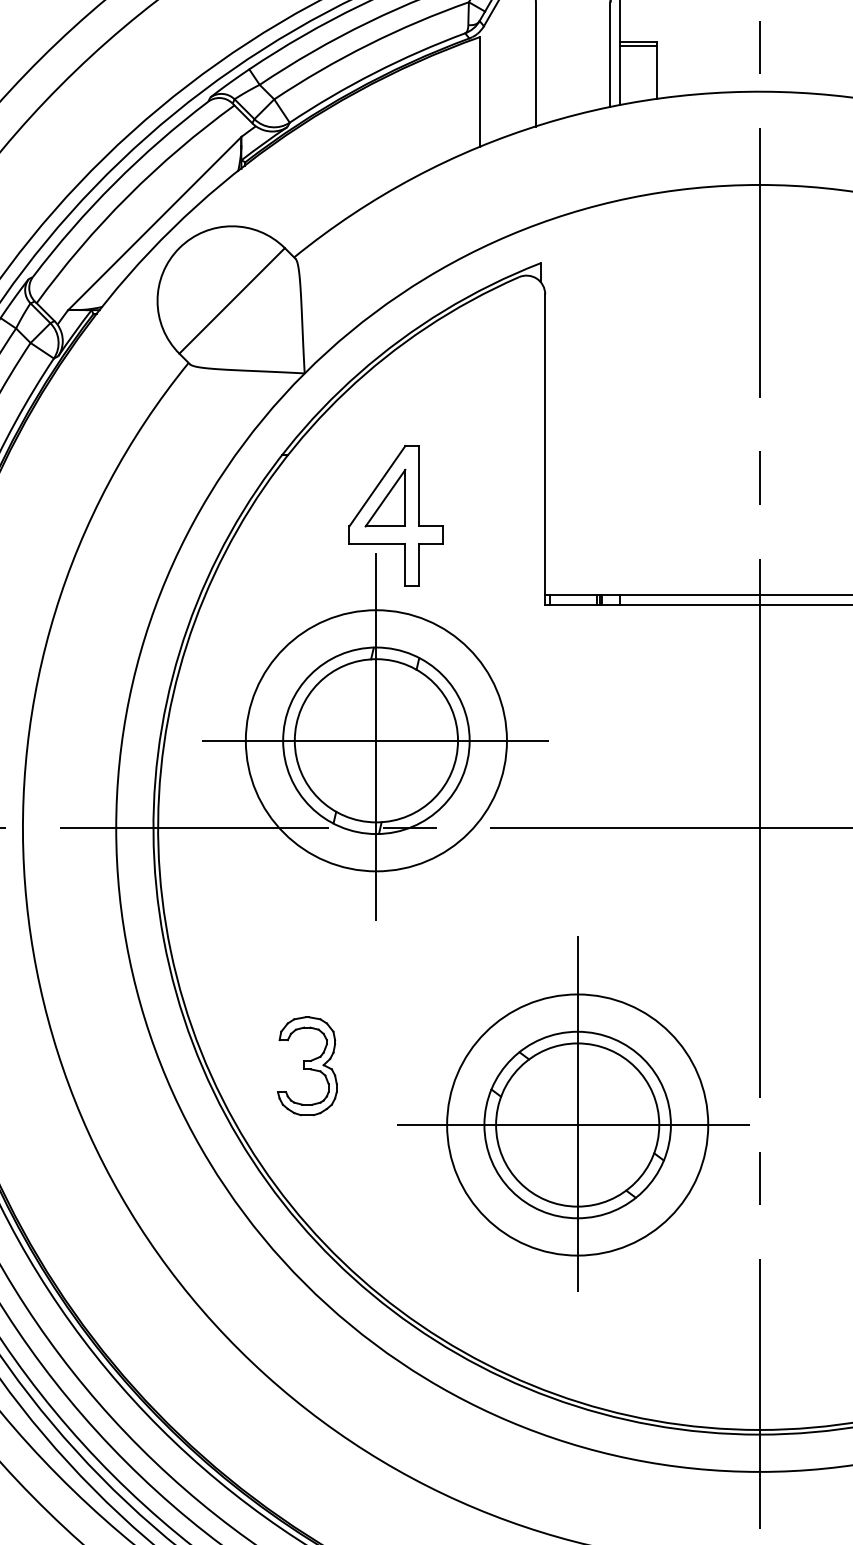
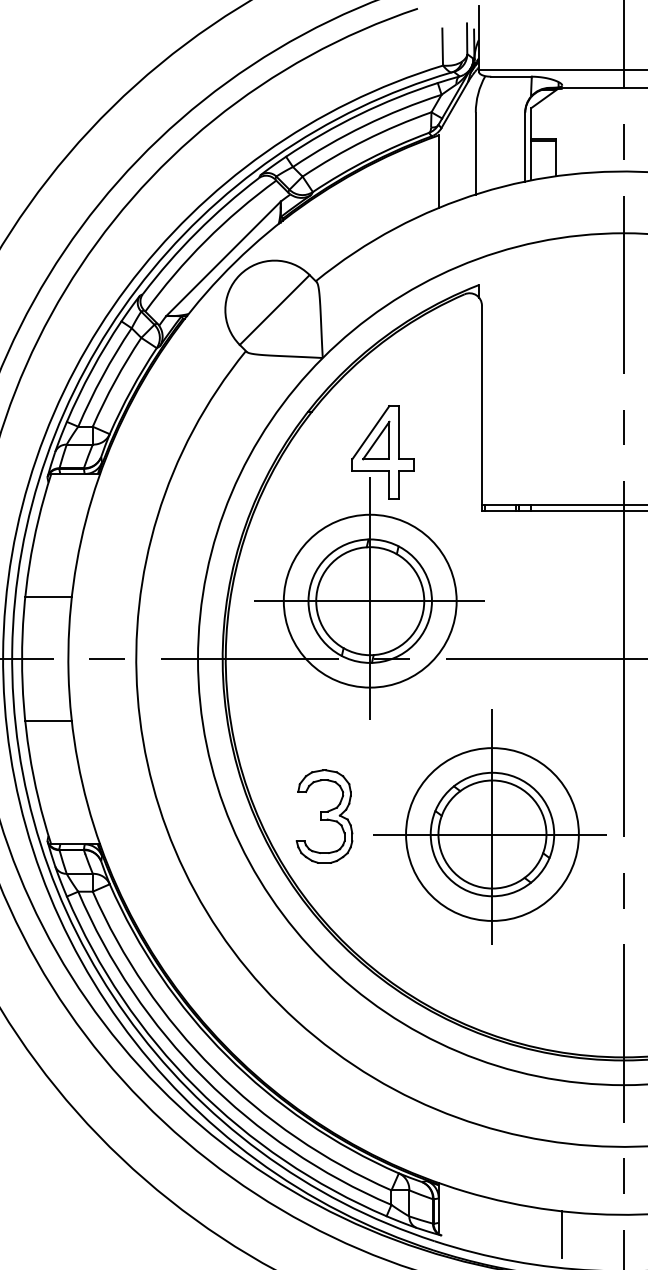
part: (307, 1066) -> (324, 816), size x1.43
part: (573, 1112) -> (489, 826), moved

